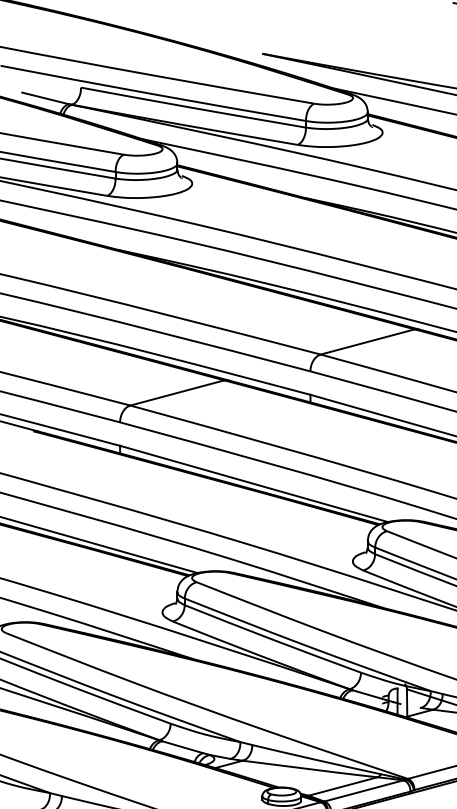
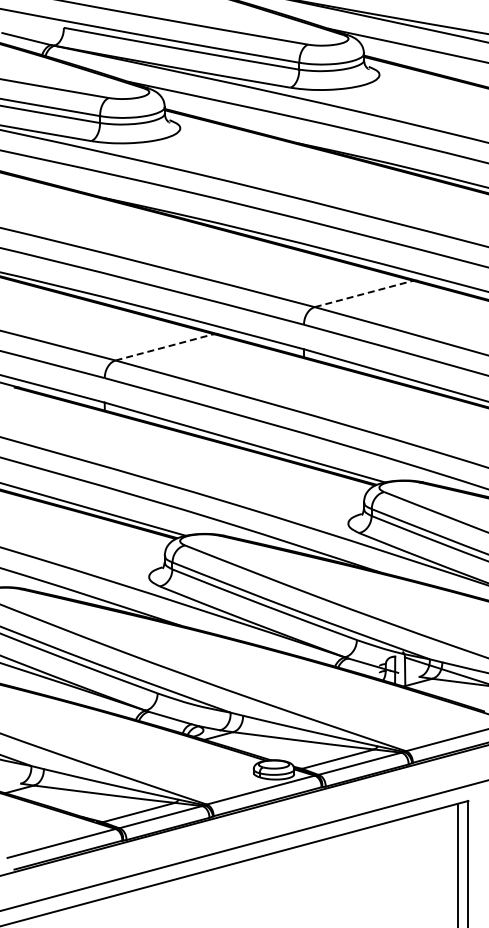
line: (367, 341) -> (363, 293), solid -> dashed
line: (177, 393) -> (164, 347), solid -> dashed

